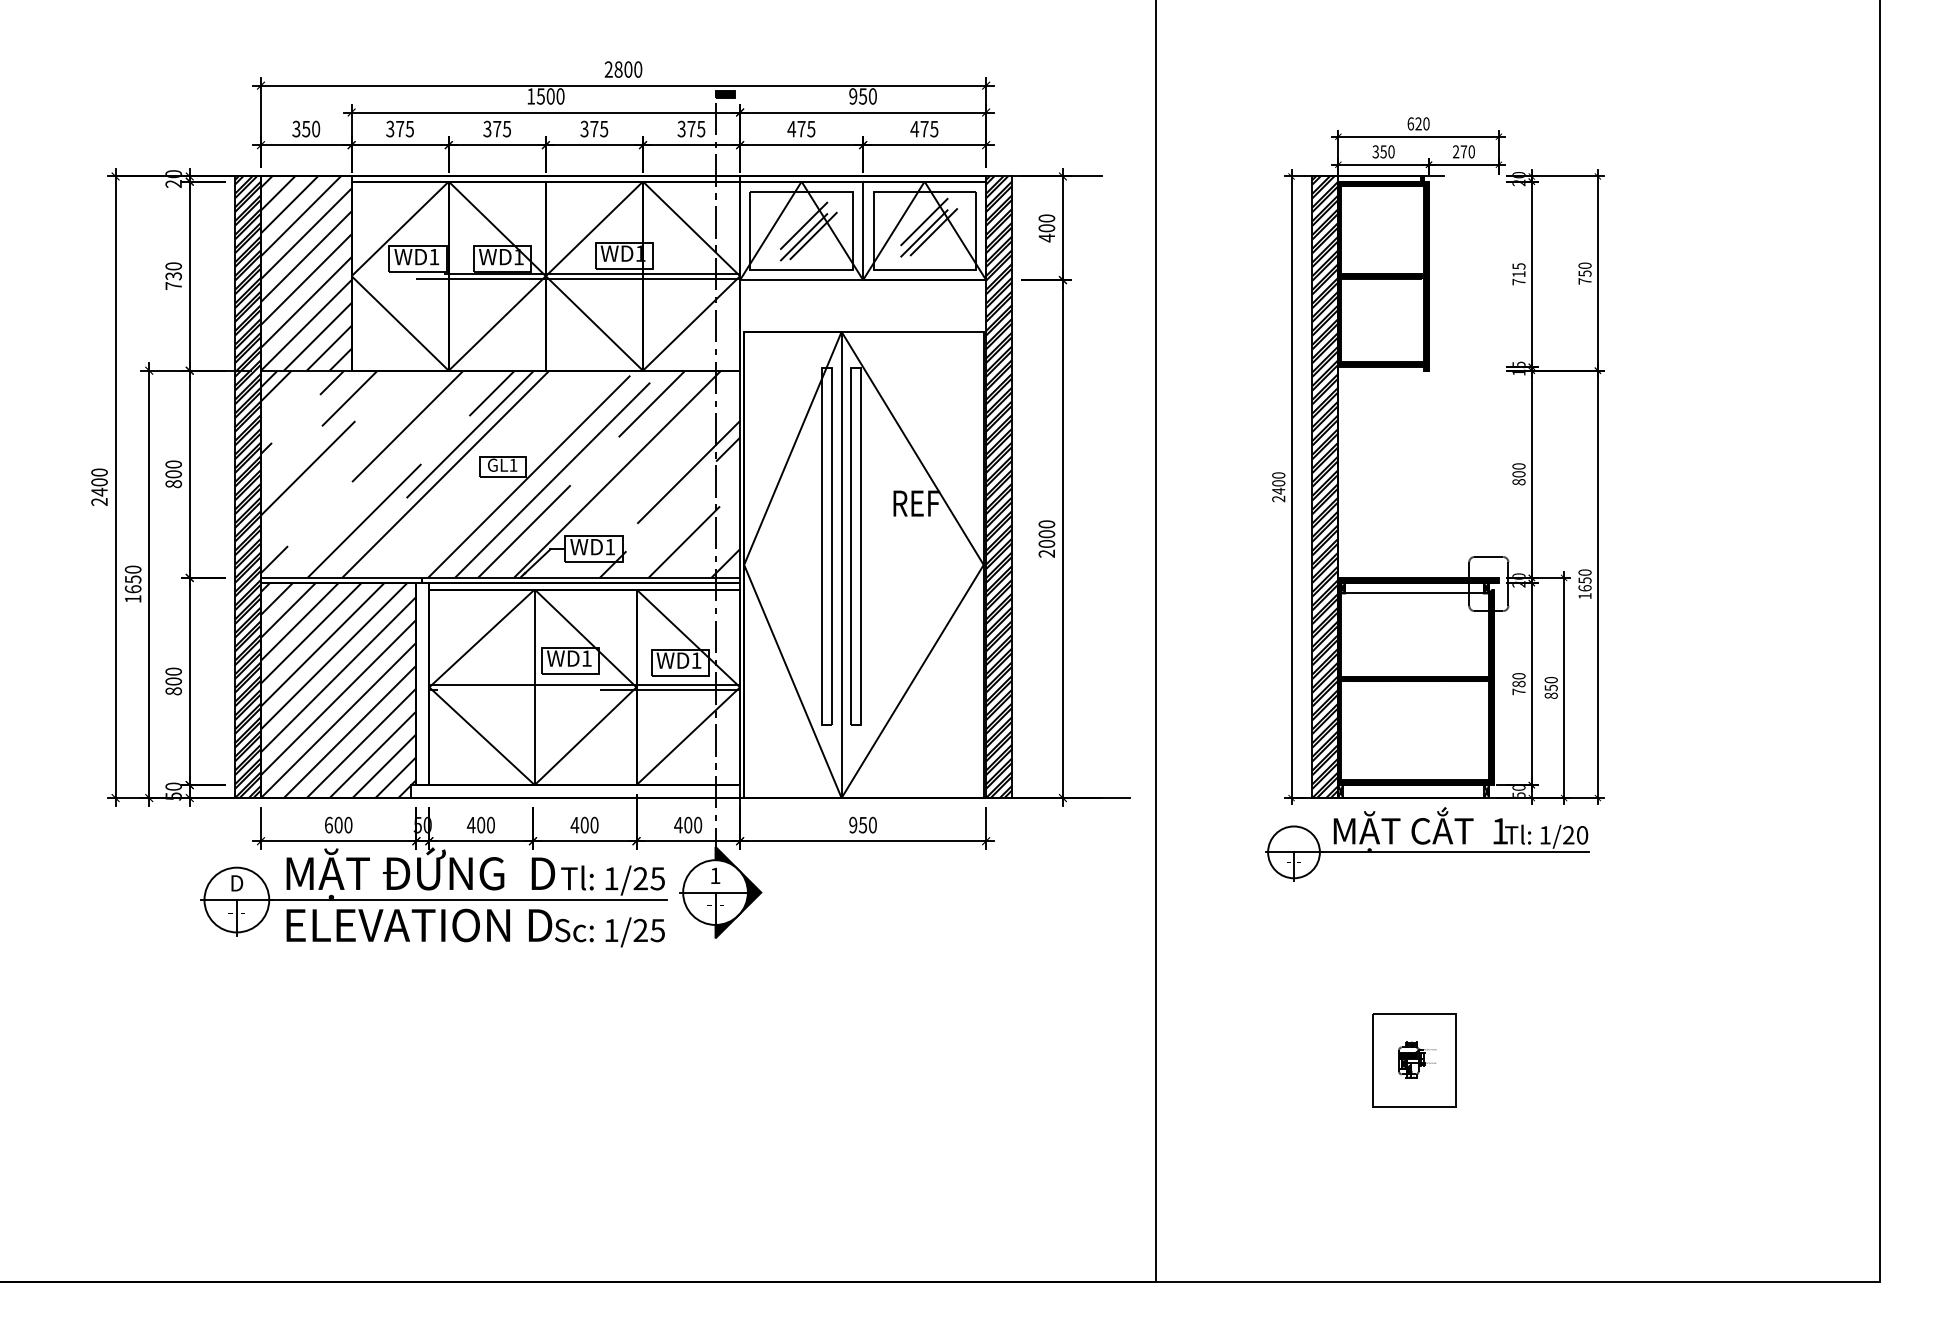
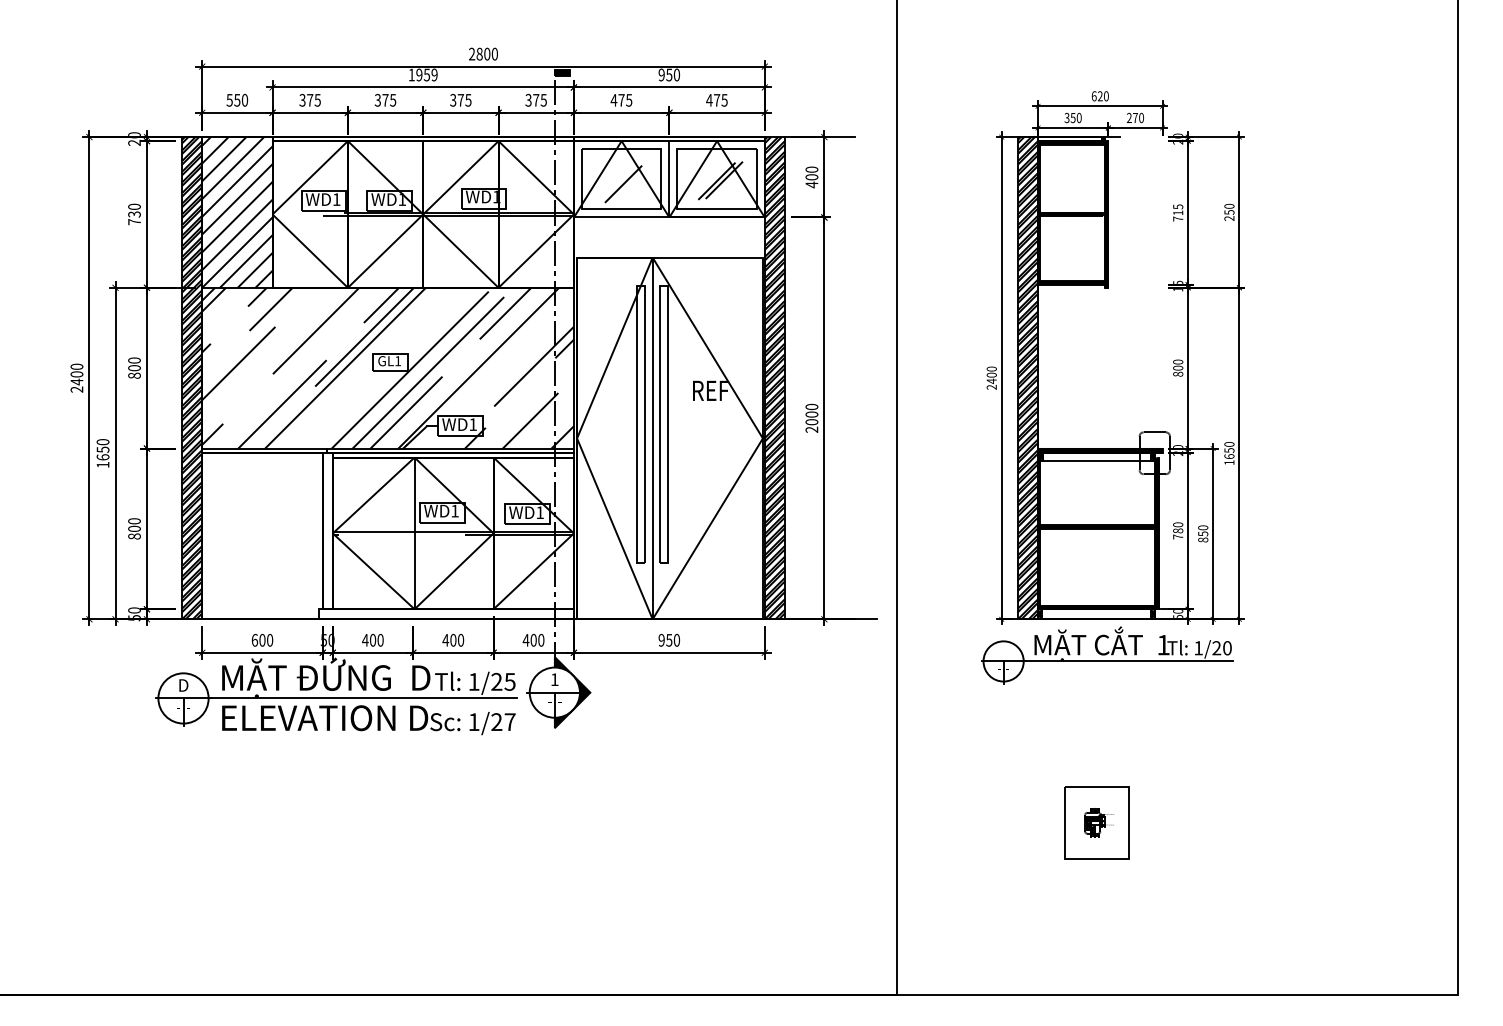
text: (550, 96) -> (426, 75), 1500 -> 1959
text: (296, 128) -> (229, 99), 350 -> 550
line: (924, 221) -> (716, 172), removed
line: (803, 225) -> (623, 175), removed
line: (813, 235) -> (630, 182), removed
text: (1584, 281) -> (1229, 218), 750 -> 250
hatch: (338, 690) -> (262, 535), removed
text: (657, 930) -> (509, 722), 1/25 -> 1/27

